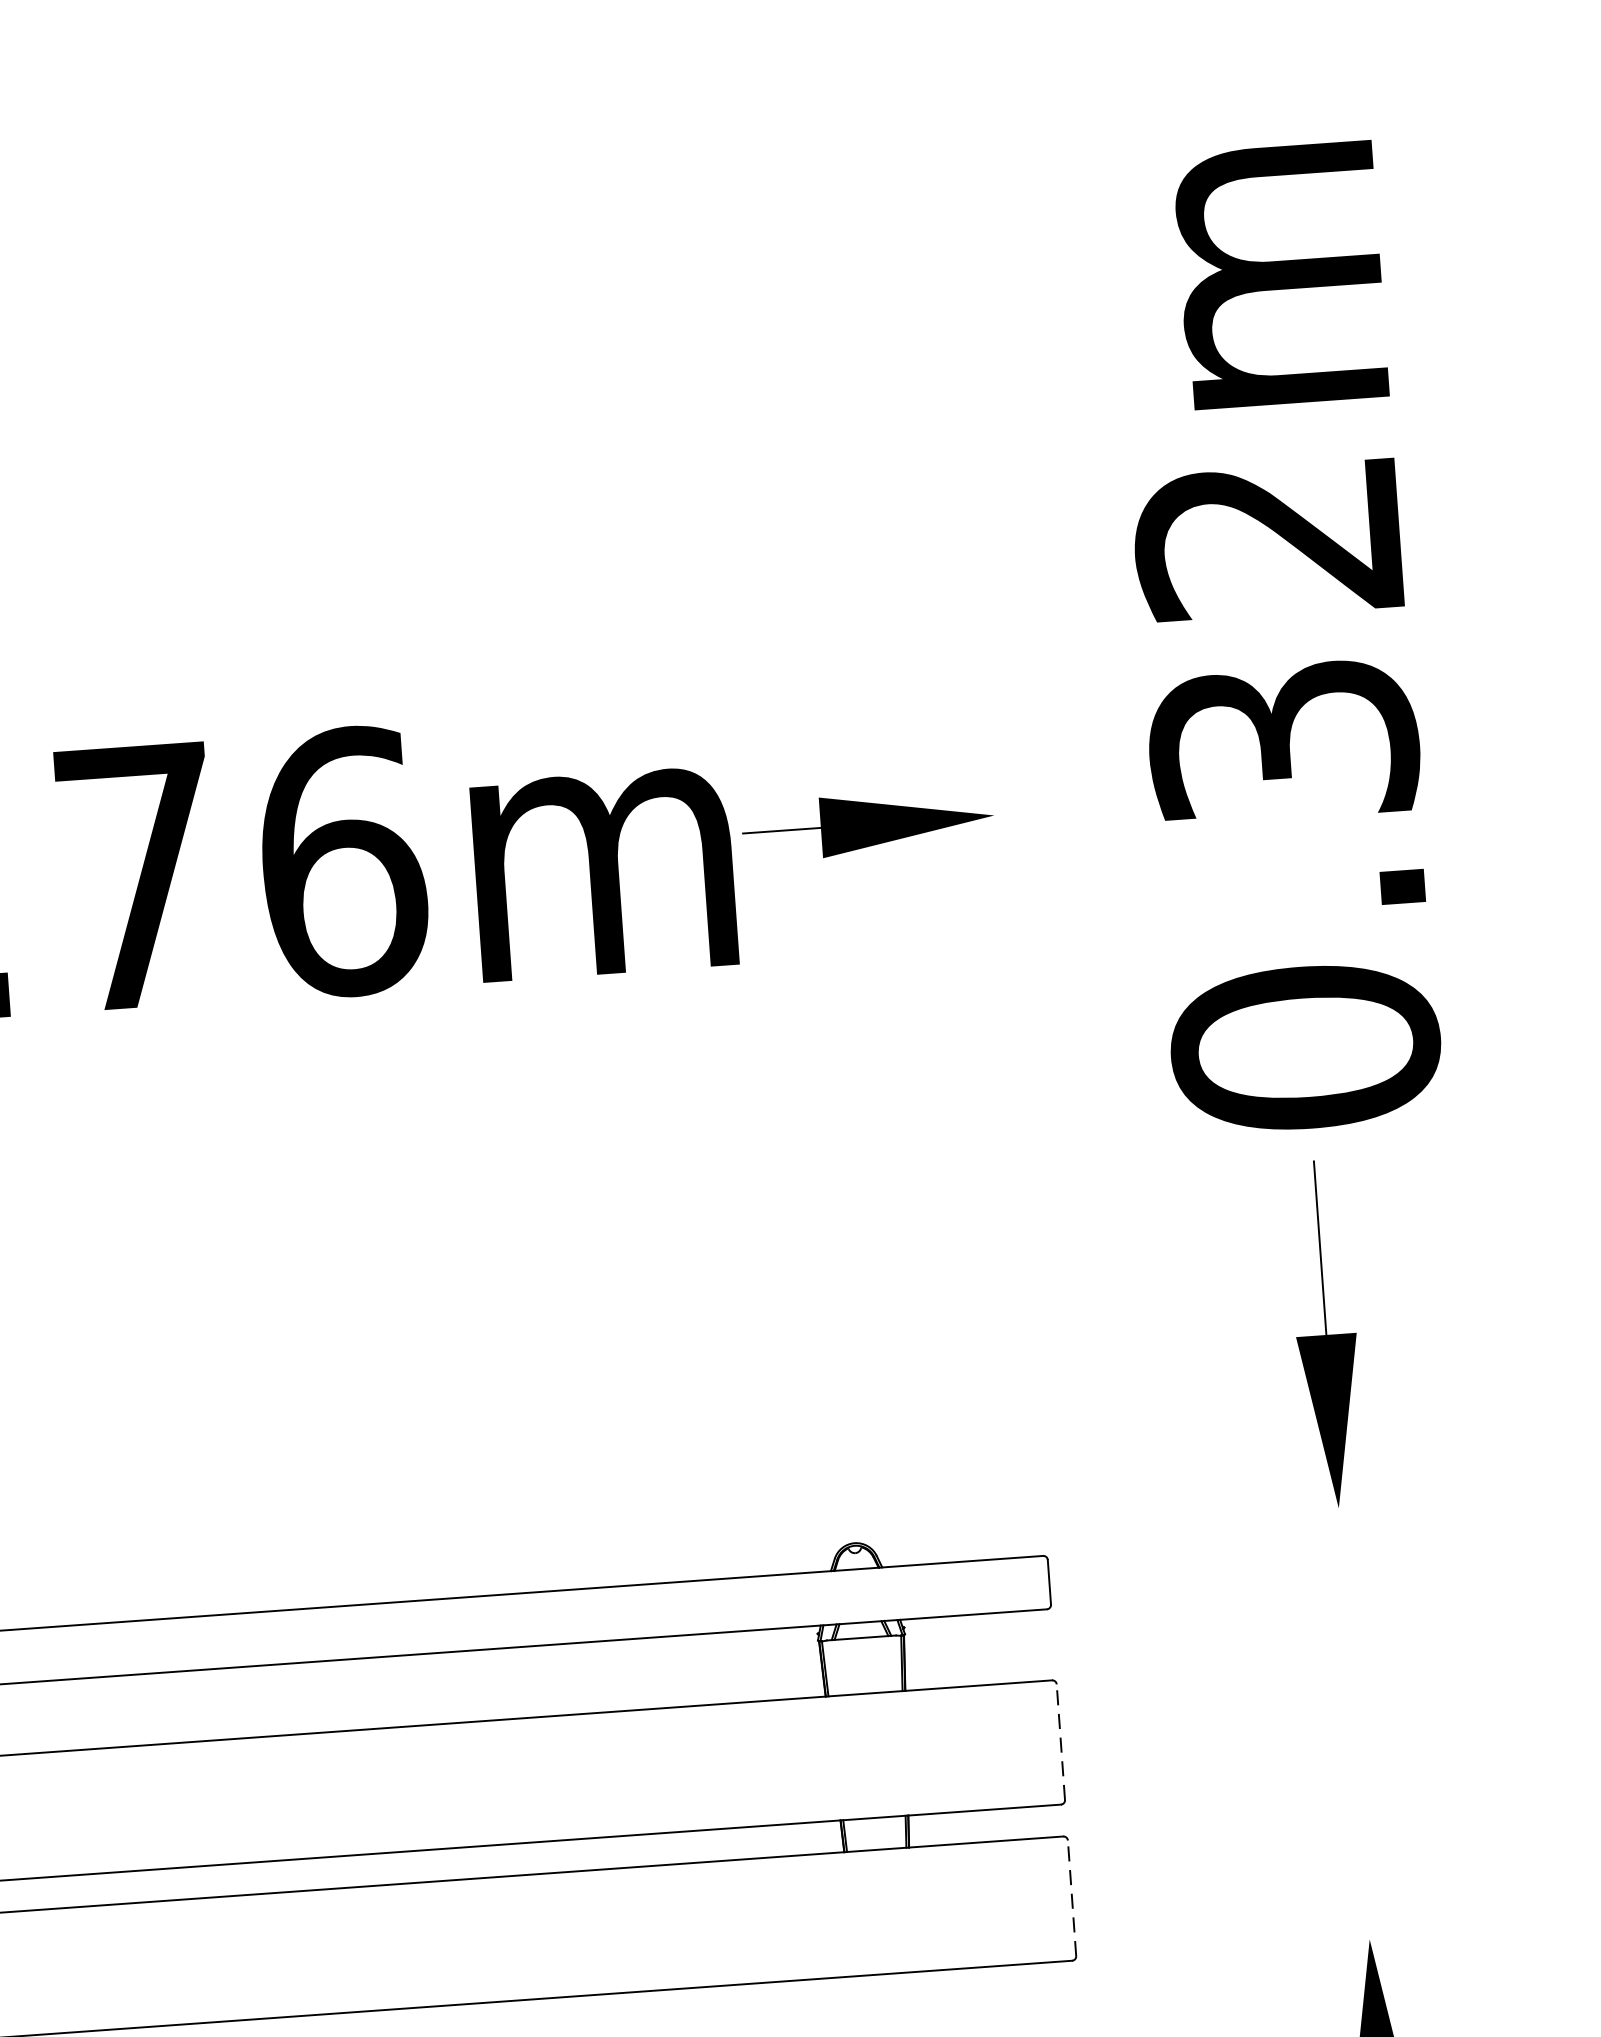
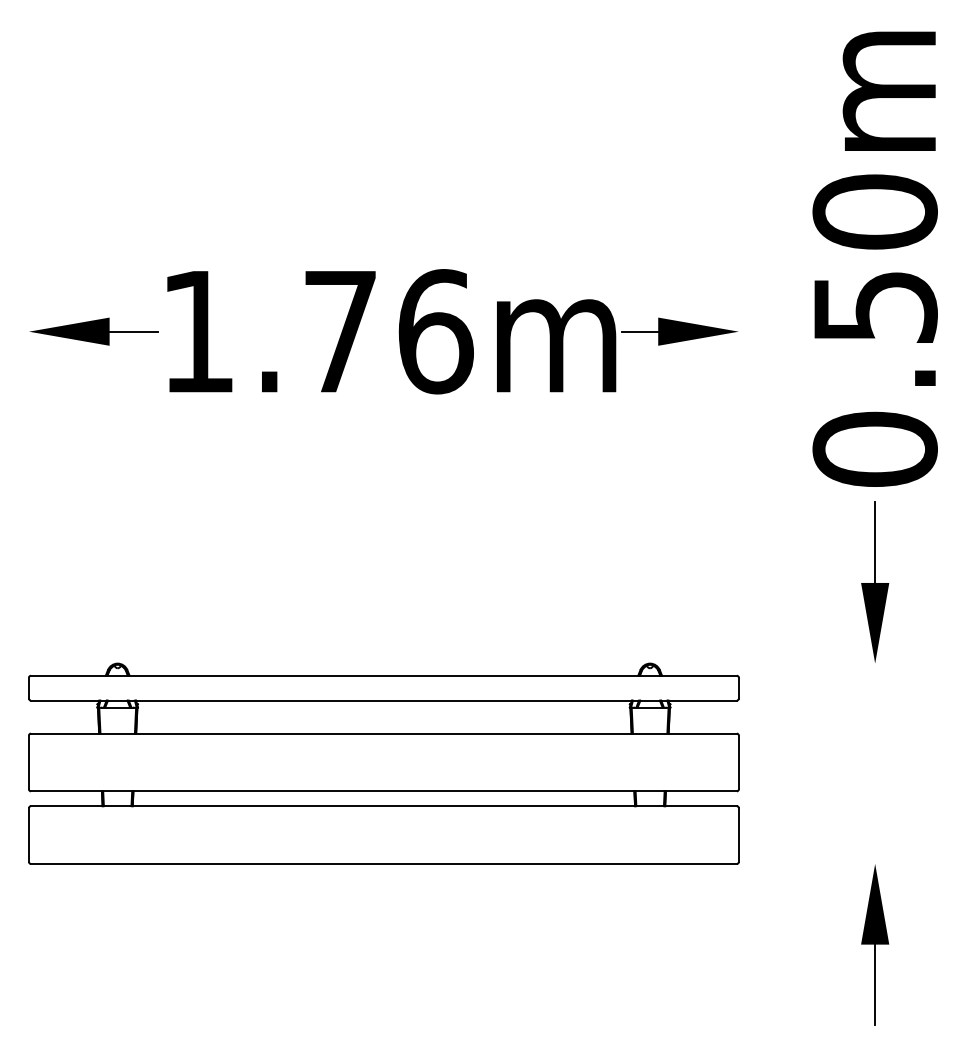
text: (1274, 637) -> (874, 258), 0.32m -> 0.50m
line: (1060, 1742) -> (738, 762), dashed -> solid
line: (1071, 1899) -> (738, 835), dashed -> solid

